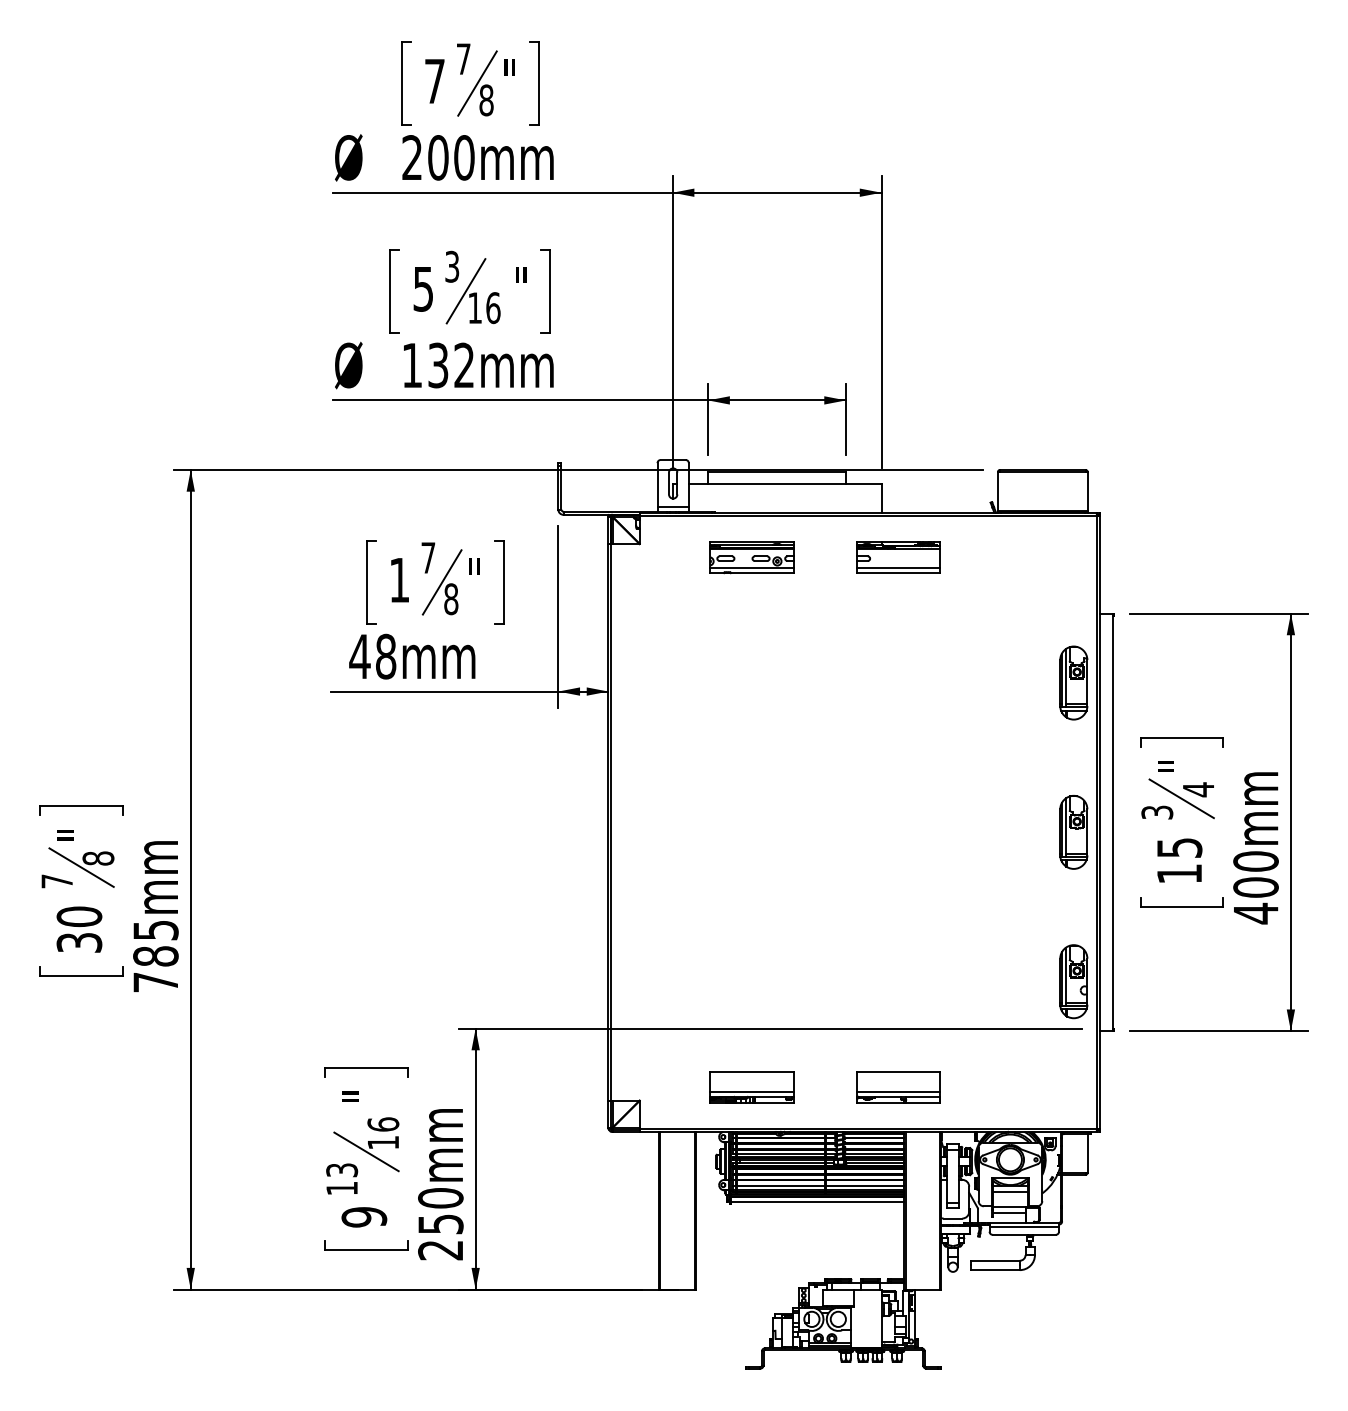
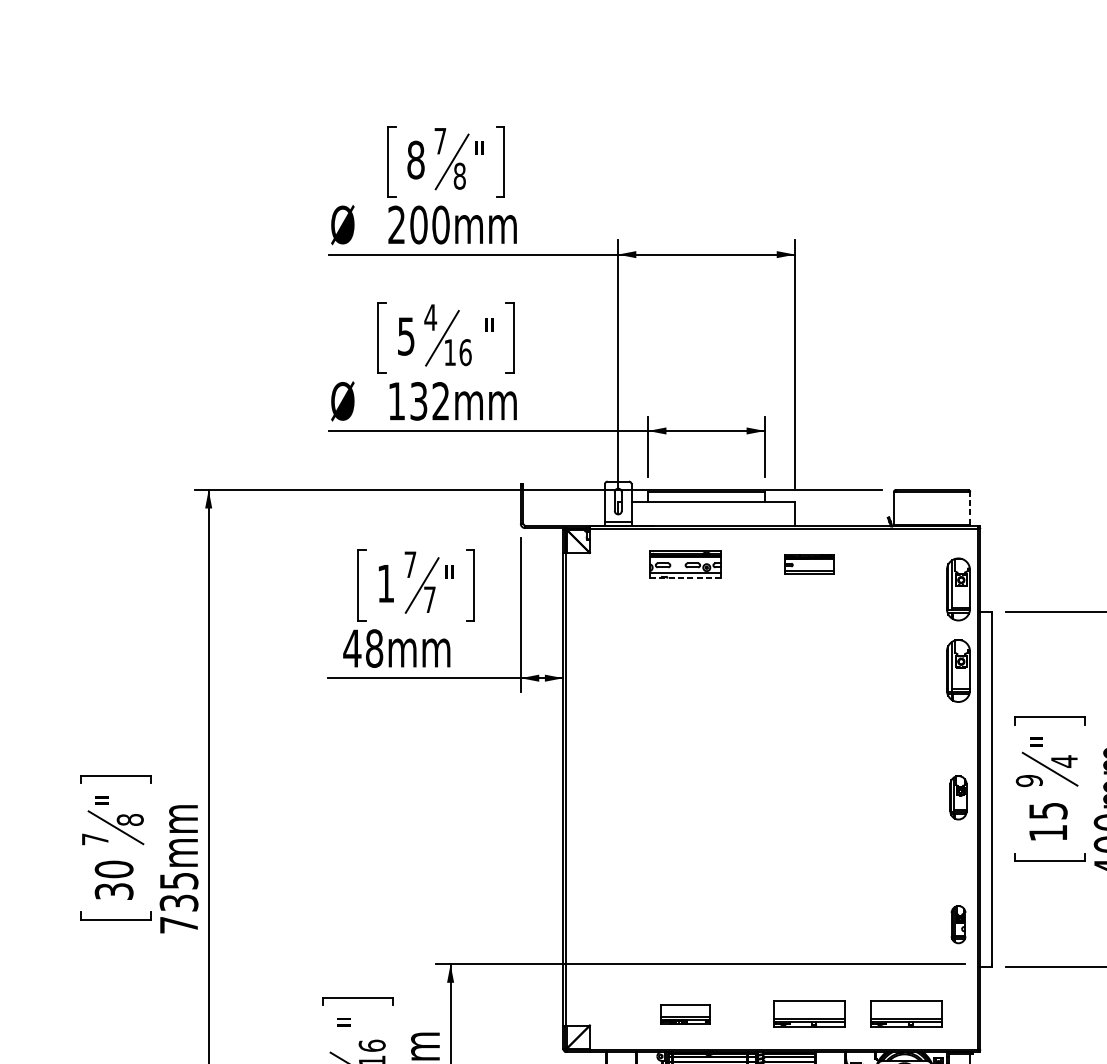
text: (434, 81) -> (415, 160), 7 -> 8
text: (451, 266) -> (430, 317), 3 -> 4
line: (1087, 490) -> (970, 507), solid -> dashed
part: (898, 557) -> (809, 564), size x0.7
line: (752, 573) -> (685, 577), solid -> dashed
part: (1073, 586) -> (958, 588), added
text: (451, 599) -> (430, 600), 8 -> 7
text: (1157, 812) -> (1029, 780), 3 -> 9
part: (1073, 832) -> (958, 797), size x0.7
text: (155, 956) -> (178, 903), 785mm -> 735mm
part: (1073, 981) -> (958, 924), size x0.6
part: (751, 1087) -> (684, 1014), size x0.7
part: (1012, 1087) -> (906, 1014), added

